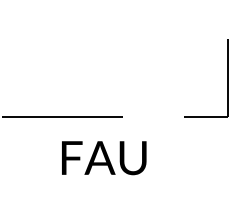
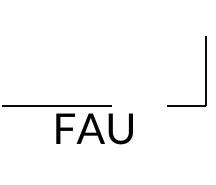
text: (104, 158) -> (94, 129), moved

